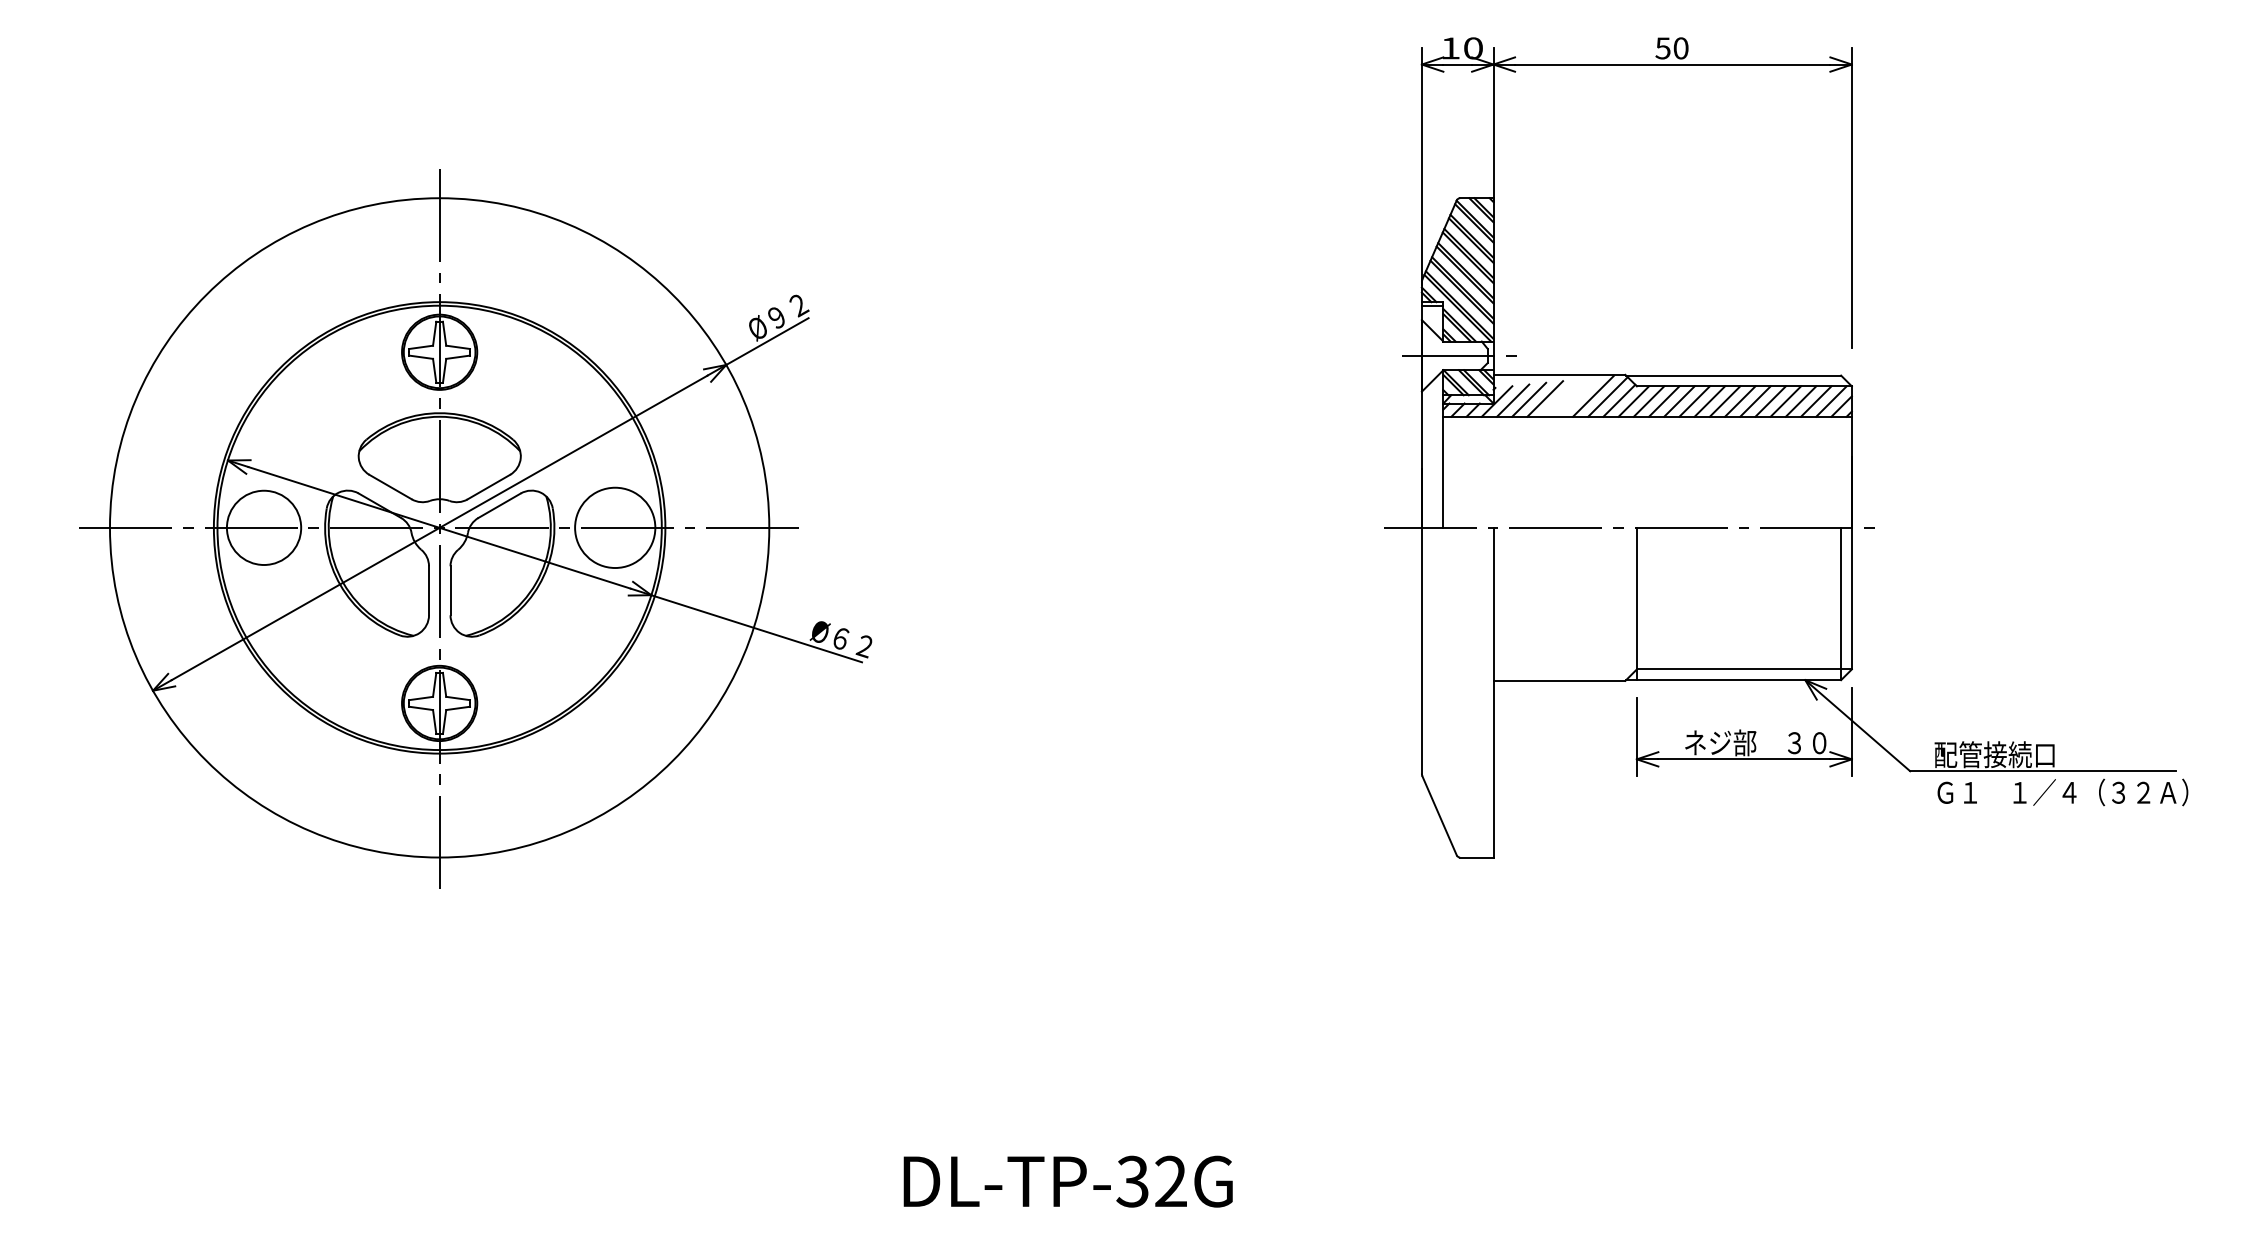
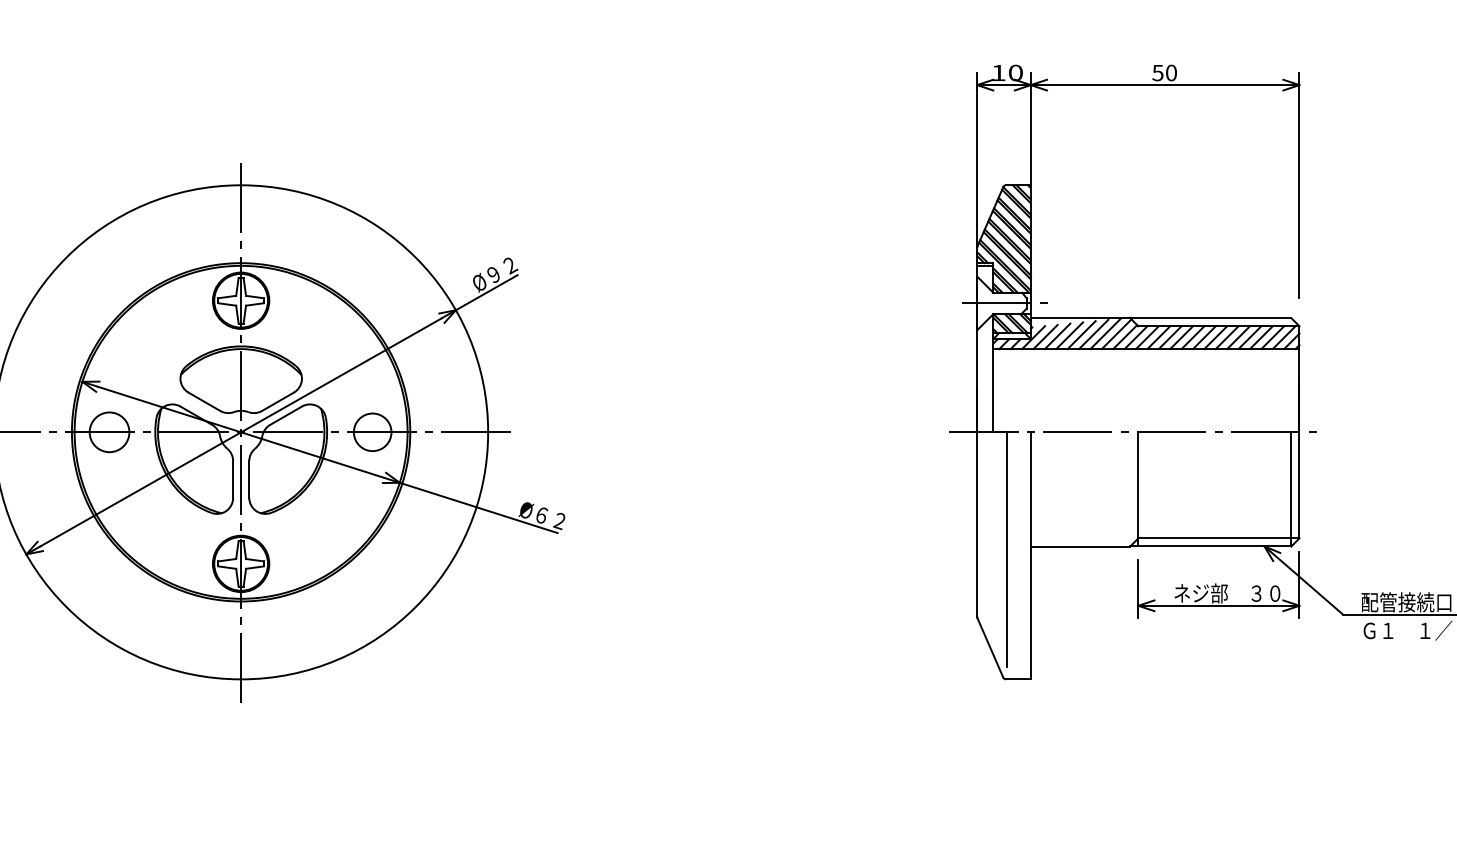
line: (1576, 396) -> (1093, 333), added
line: (1560, 397) -> (1081, 334), added
circle: (263, 527) -> (109, 432), size x0.71
circle: (615, 527) -> (372, 432), size x0.62
line: (1461, 684) -> (1006, 549), added

